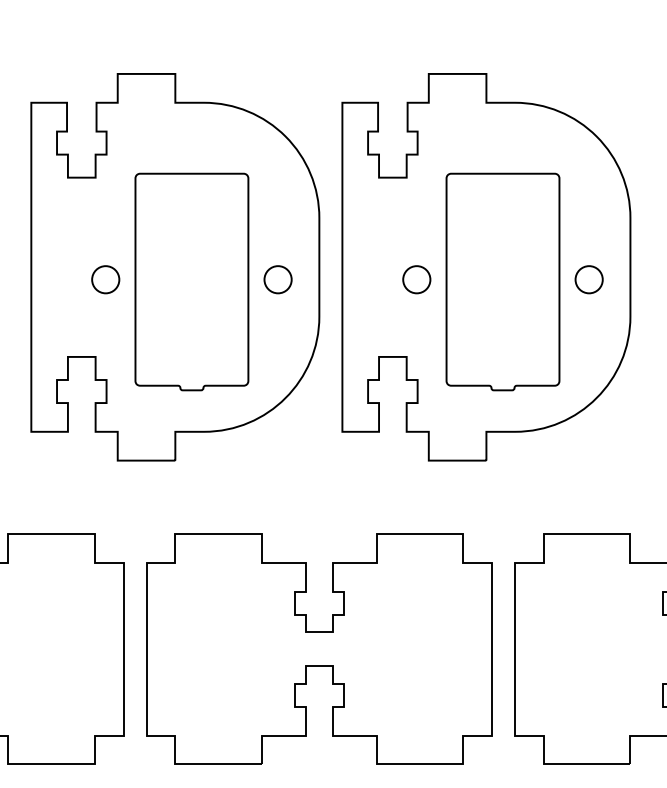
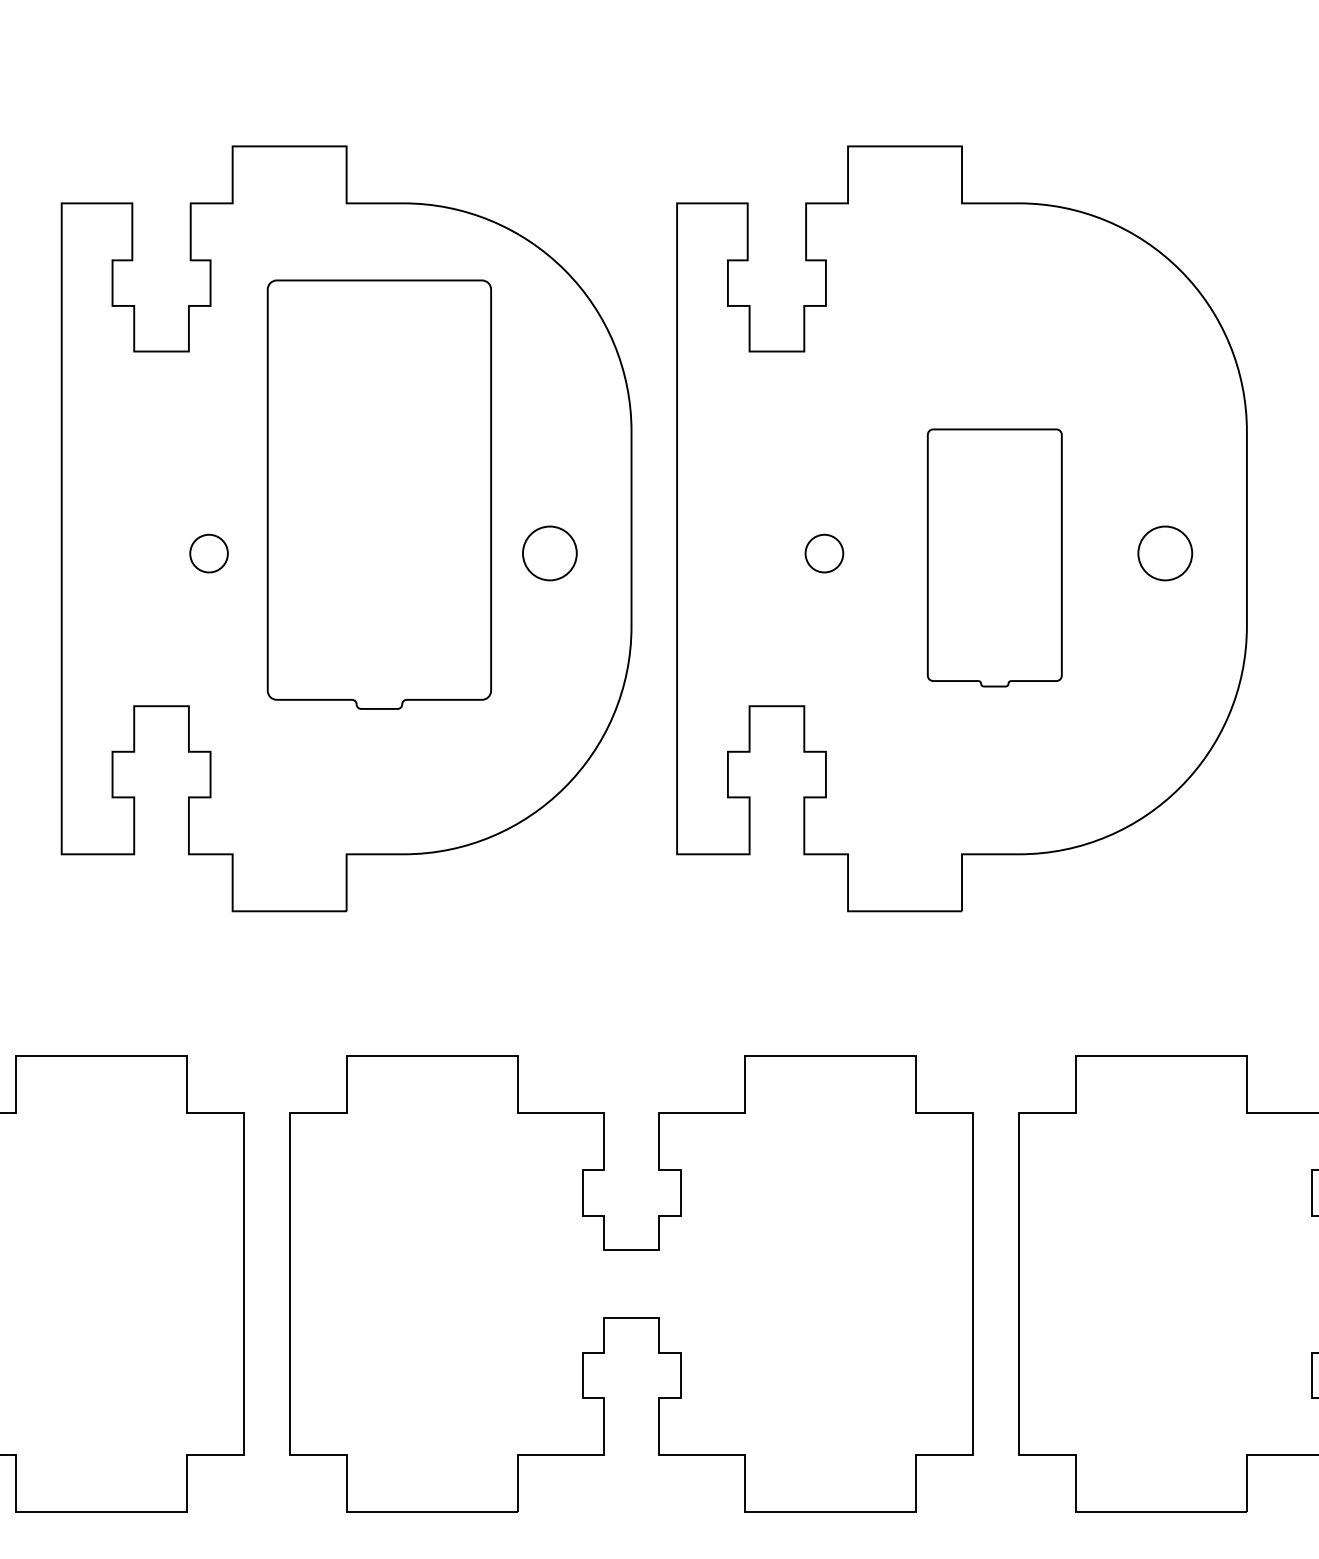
part: (105, 279) -> (208, 552), size x0.7
part: (416, 279) -> (823, 552), size x0.7
part: (191, 281) -> (378, 493), moved
part: (502, 281) -> (993, 556), size x0.6

